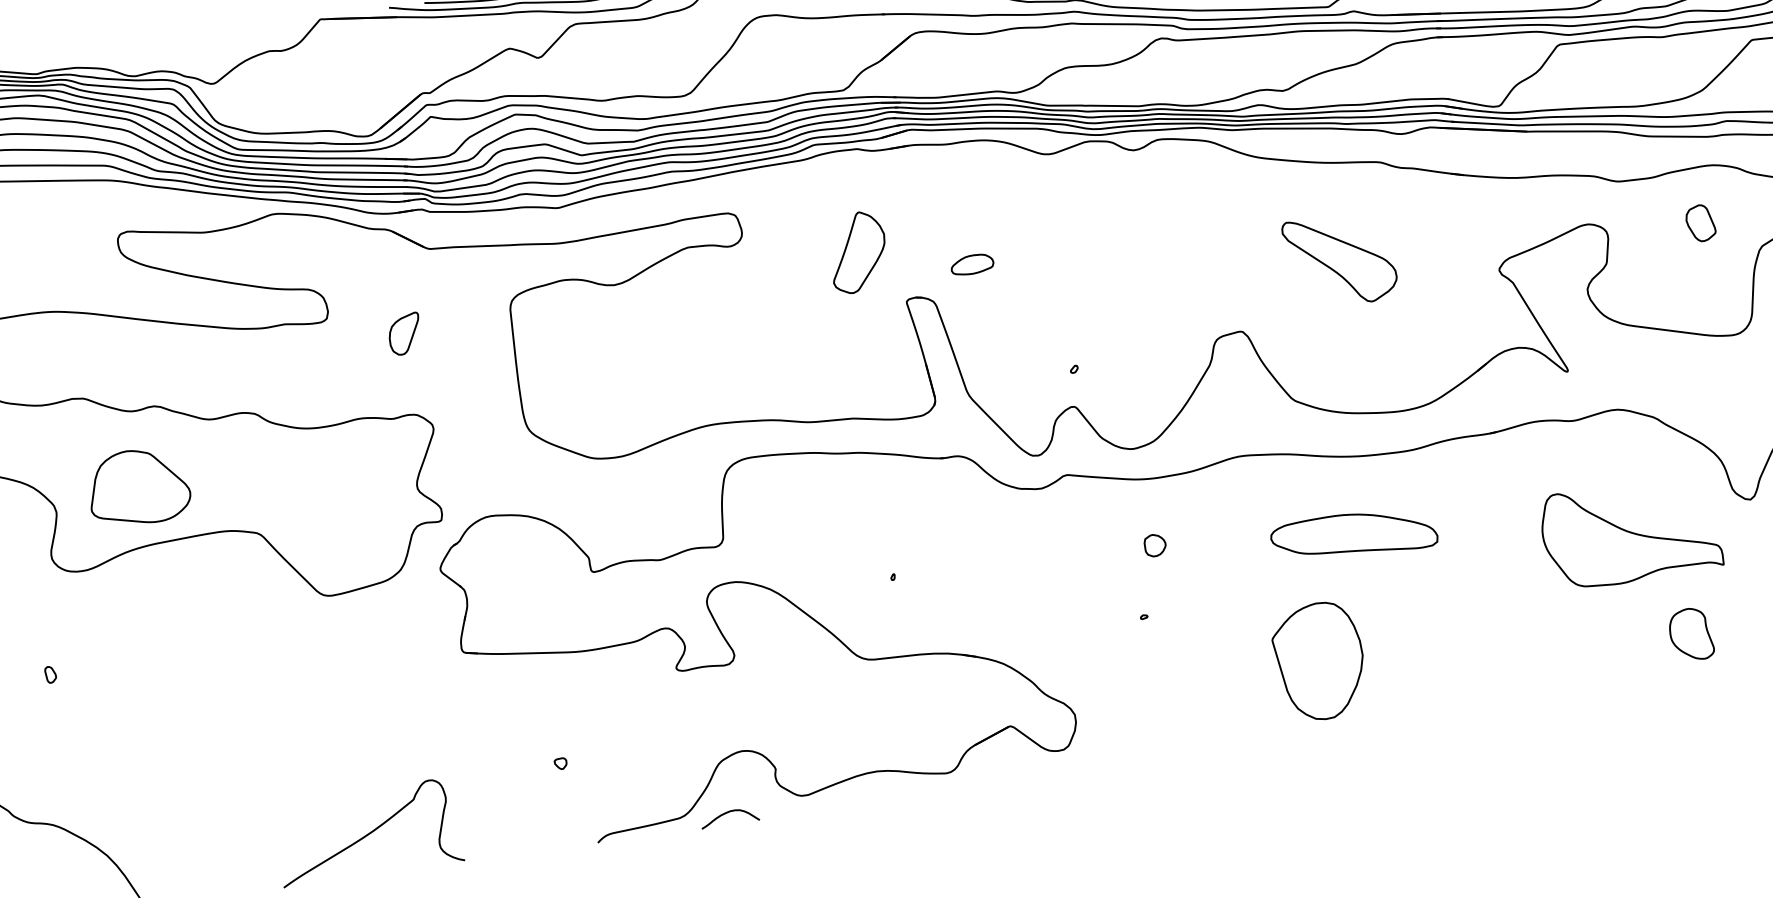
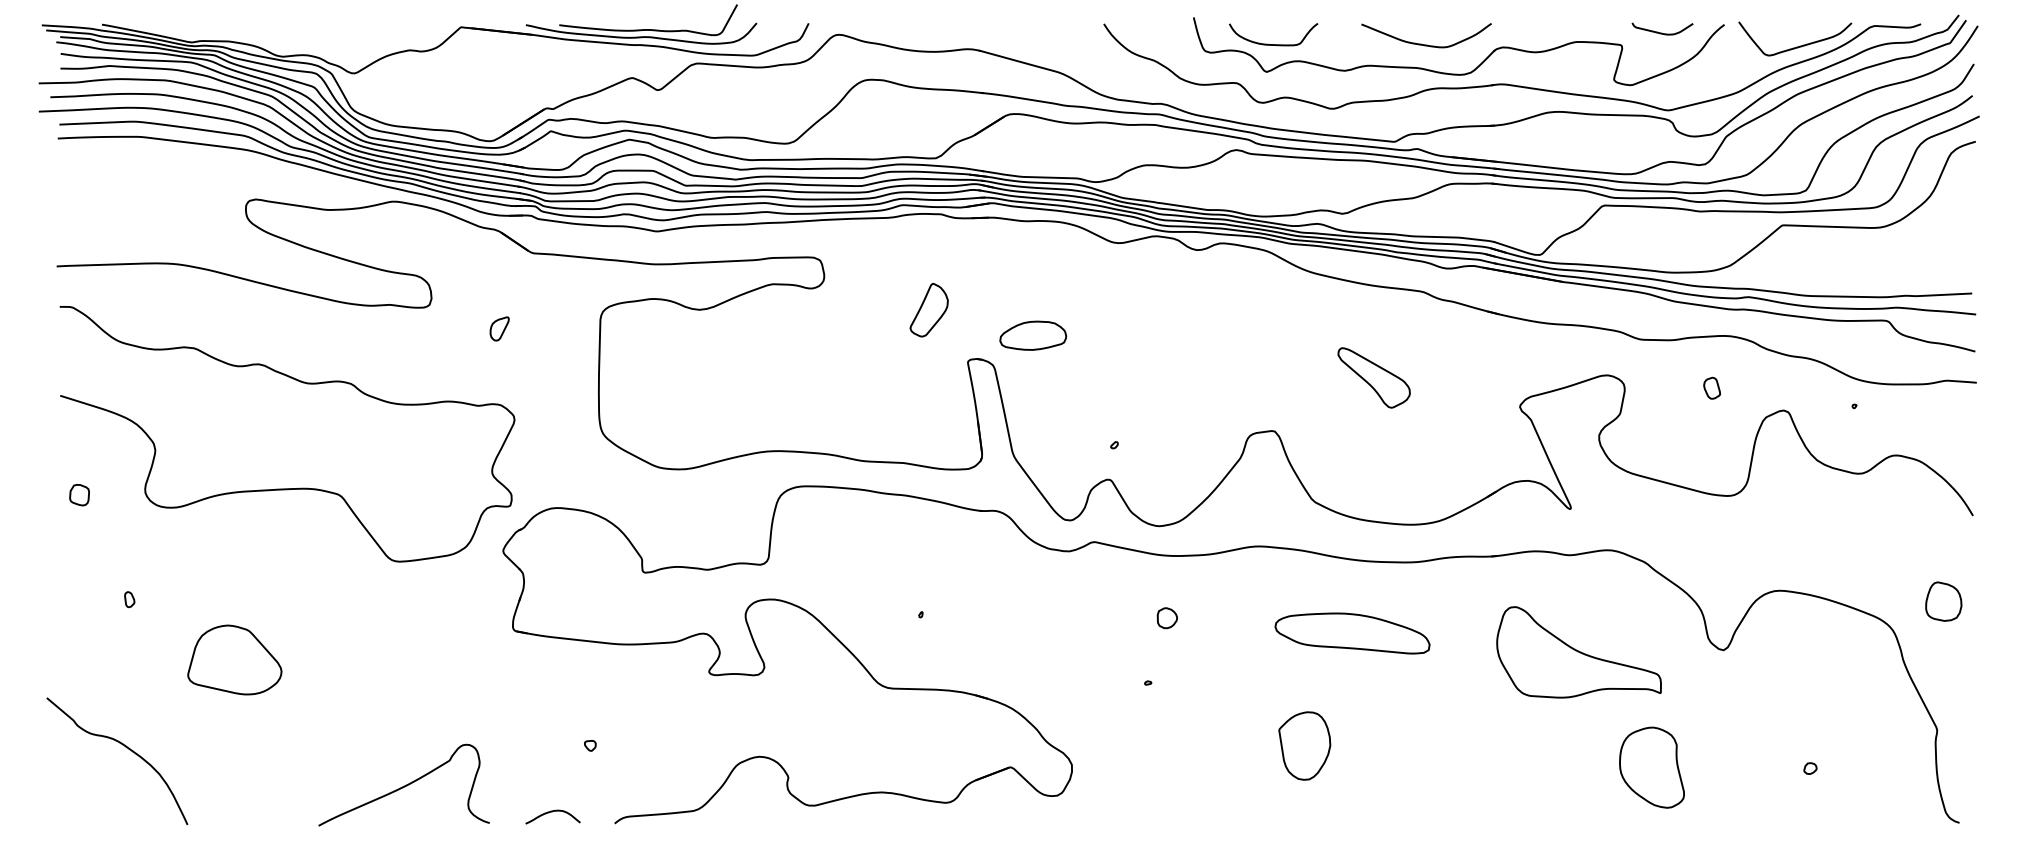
part: (1699, 222) -> (1711, 387), size x0.62
part: (857, 253) -> (928, 310), size x0.71
part: (1339, 260) -> (1373, 377), size x0.71
part: (972, 264) -> (1033, 335), size x1.67
part: (404, 333) -> (499, 328), size x0.62
part: (138, 486) -> (234, 659), moved
part: (1630, 533) -> (1578, 652), moved
part: (1690, 634) -> (1651, 767), size x1.67
part: (1319, 660) -> (1304, 745), size x0.62
curve: (728, 813) -> (552, 812), moved

